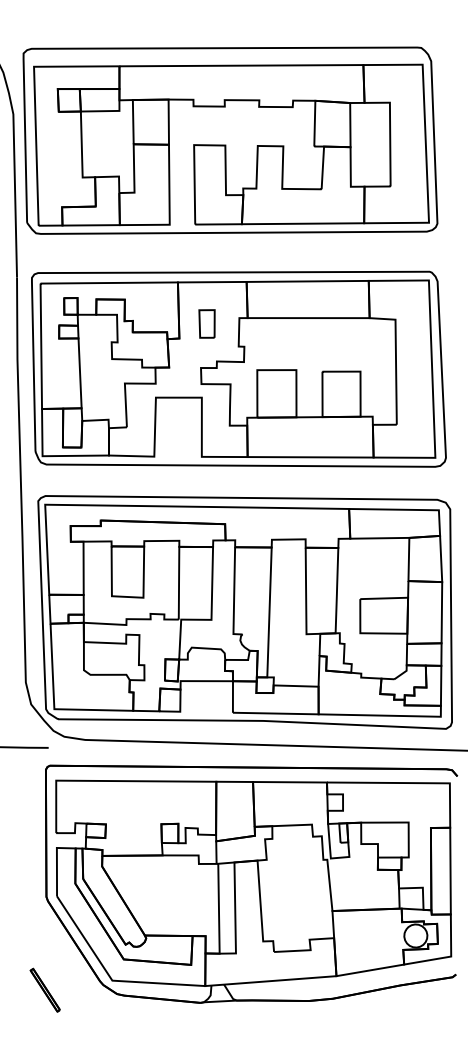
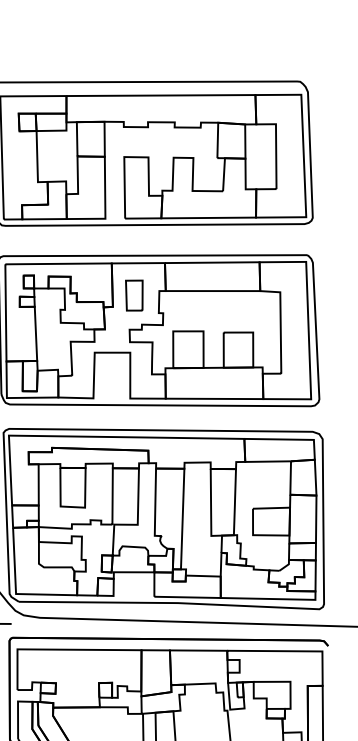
part: (206, 323) -> (133, 295), size x1.4

